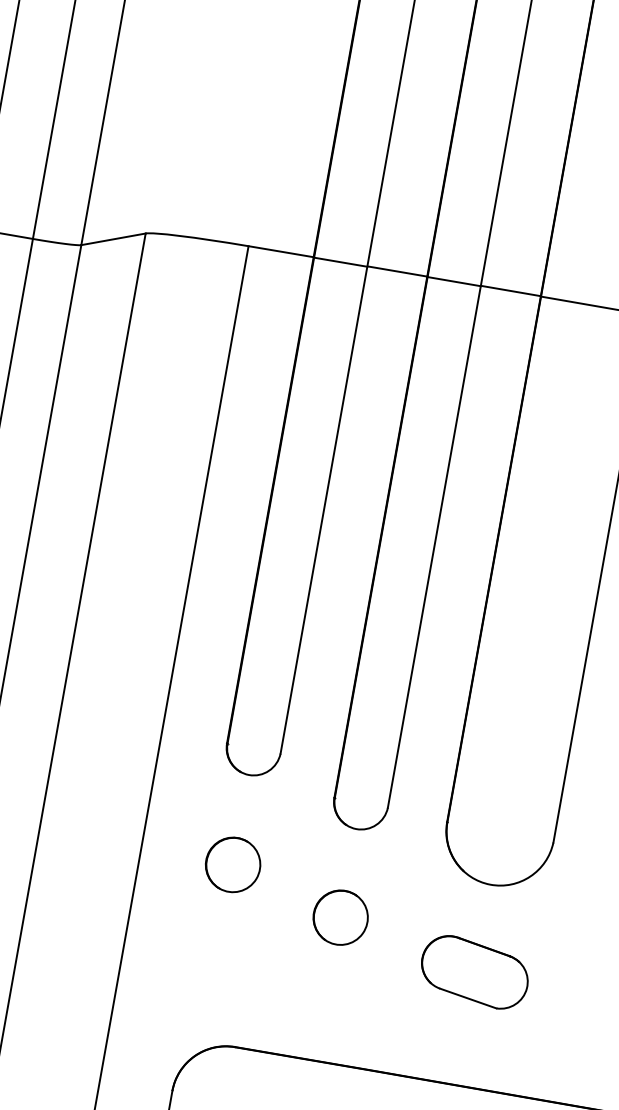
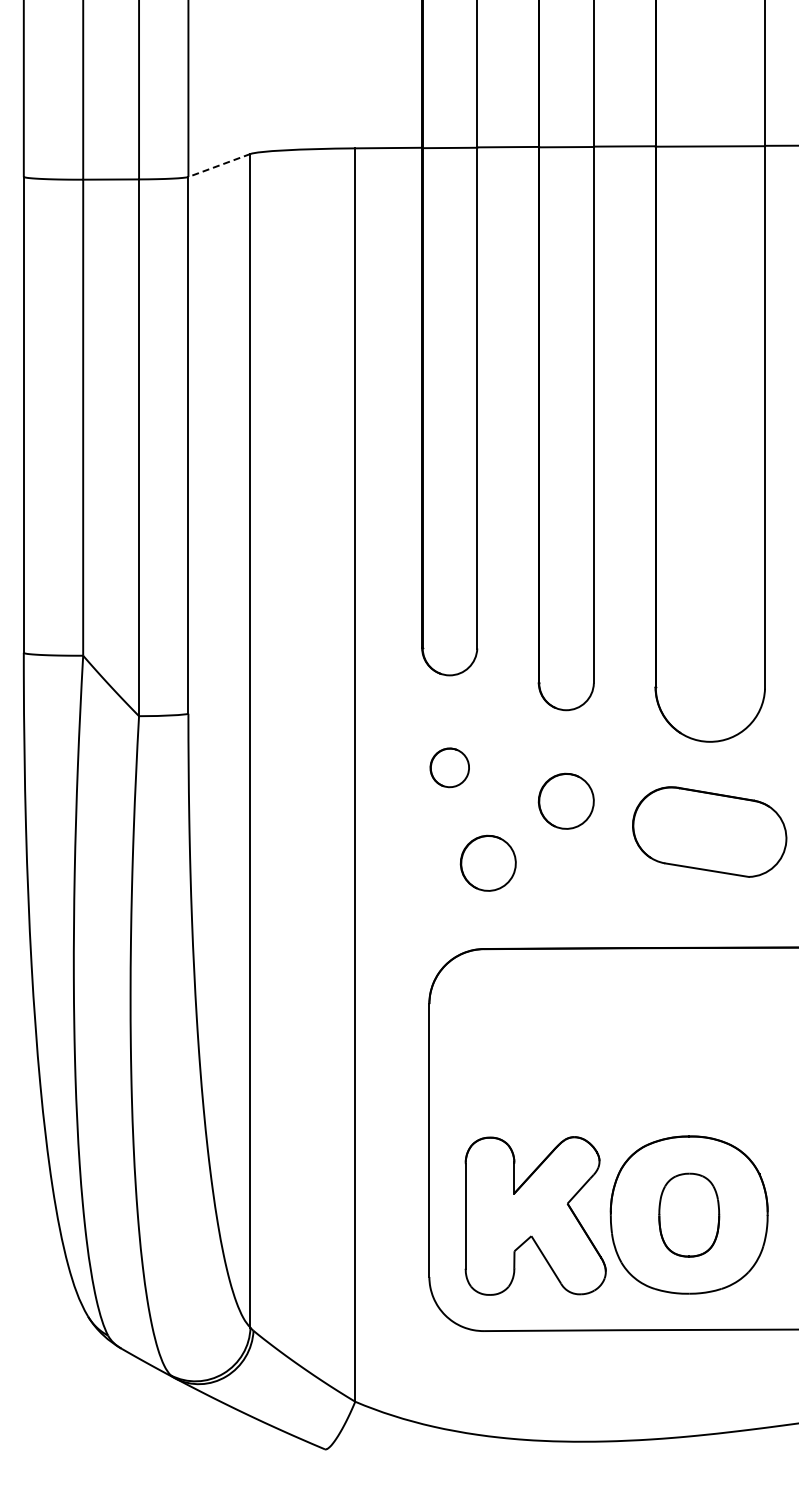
line: (112, 239) -> (218, 165), solid -> dashed
part: (232, 864) -> (449, 767), size x0.7
part: (253, 963) -> (487, 862), added
part: (474, 971) -> (709, 831), size x1.4

